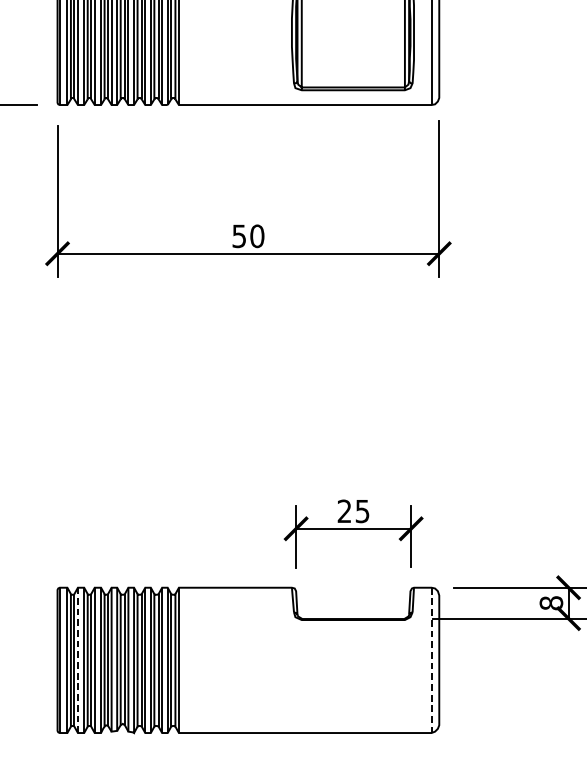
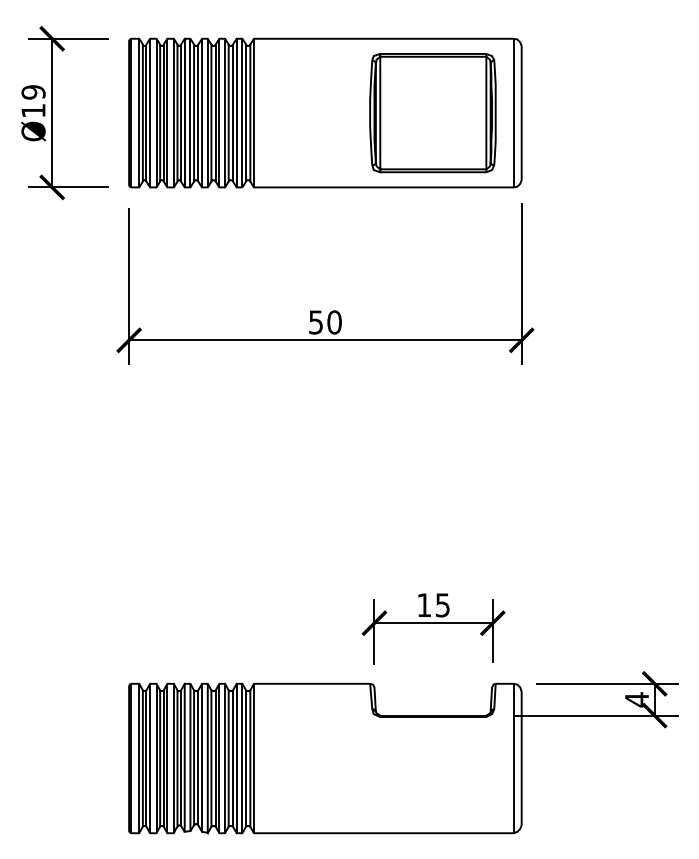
text: (343, 510) -> (423, 604), 25 -> 15
text: (550, 602) -> (636, 699), 8 -> 4
line: (78, 660) -> (150, 758), dashed -> solid
line: (431, 660) -> (513, 758), dashed -> solid

